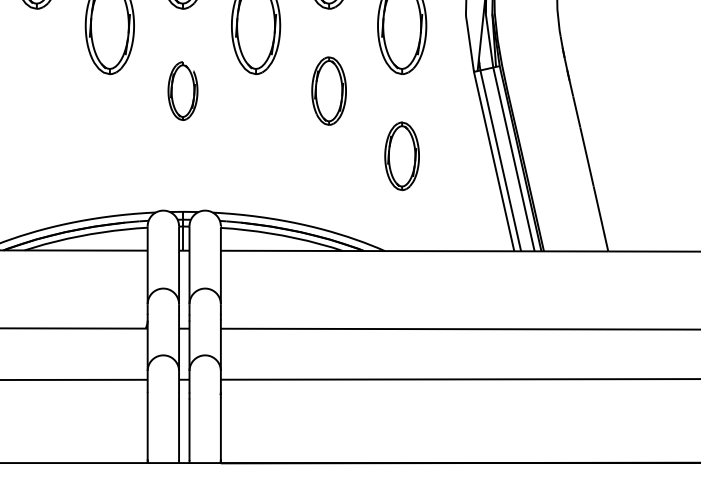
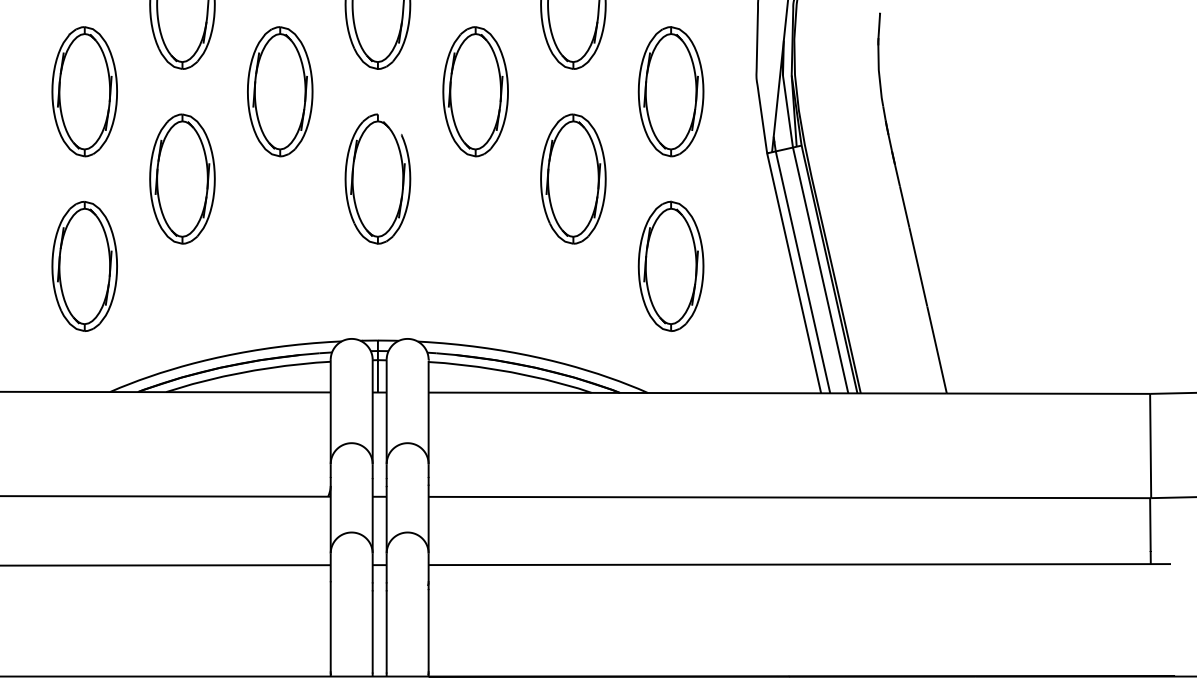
part: (36, 90) -> (182, 178), added
part: (182, 90) -> (377, 178), size x1.67
part: (329, 90) -> (573, 178), size x1.43
part: (401, 155) -> (670, 265), size x1.43

